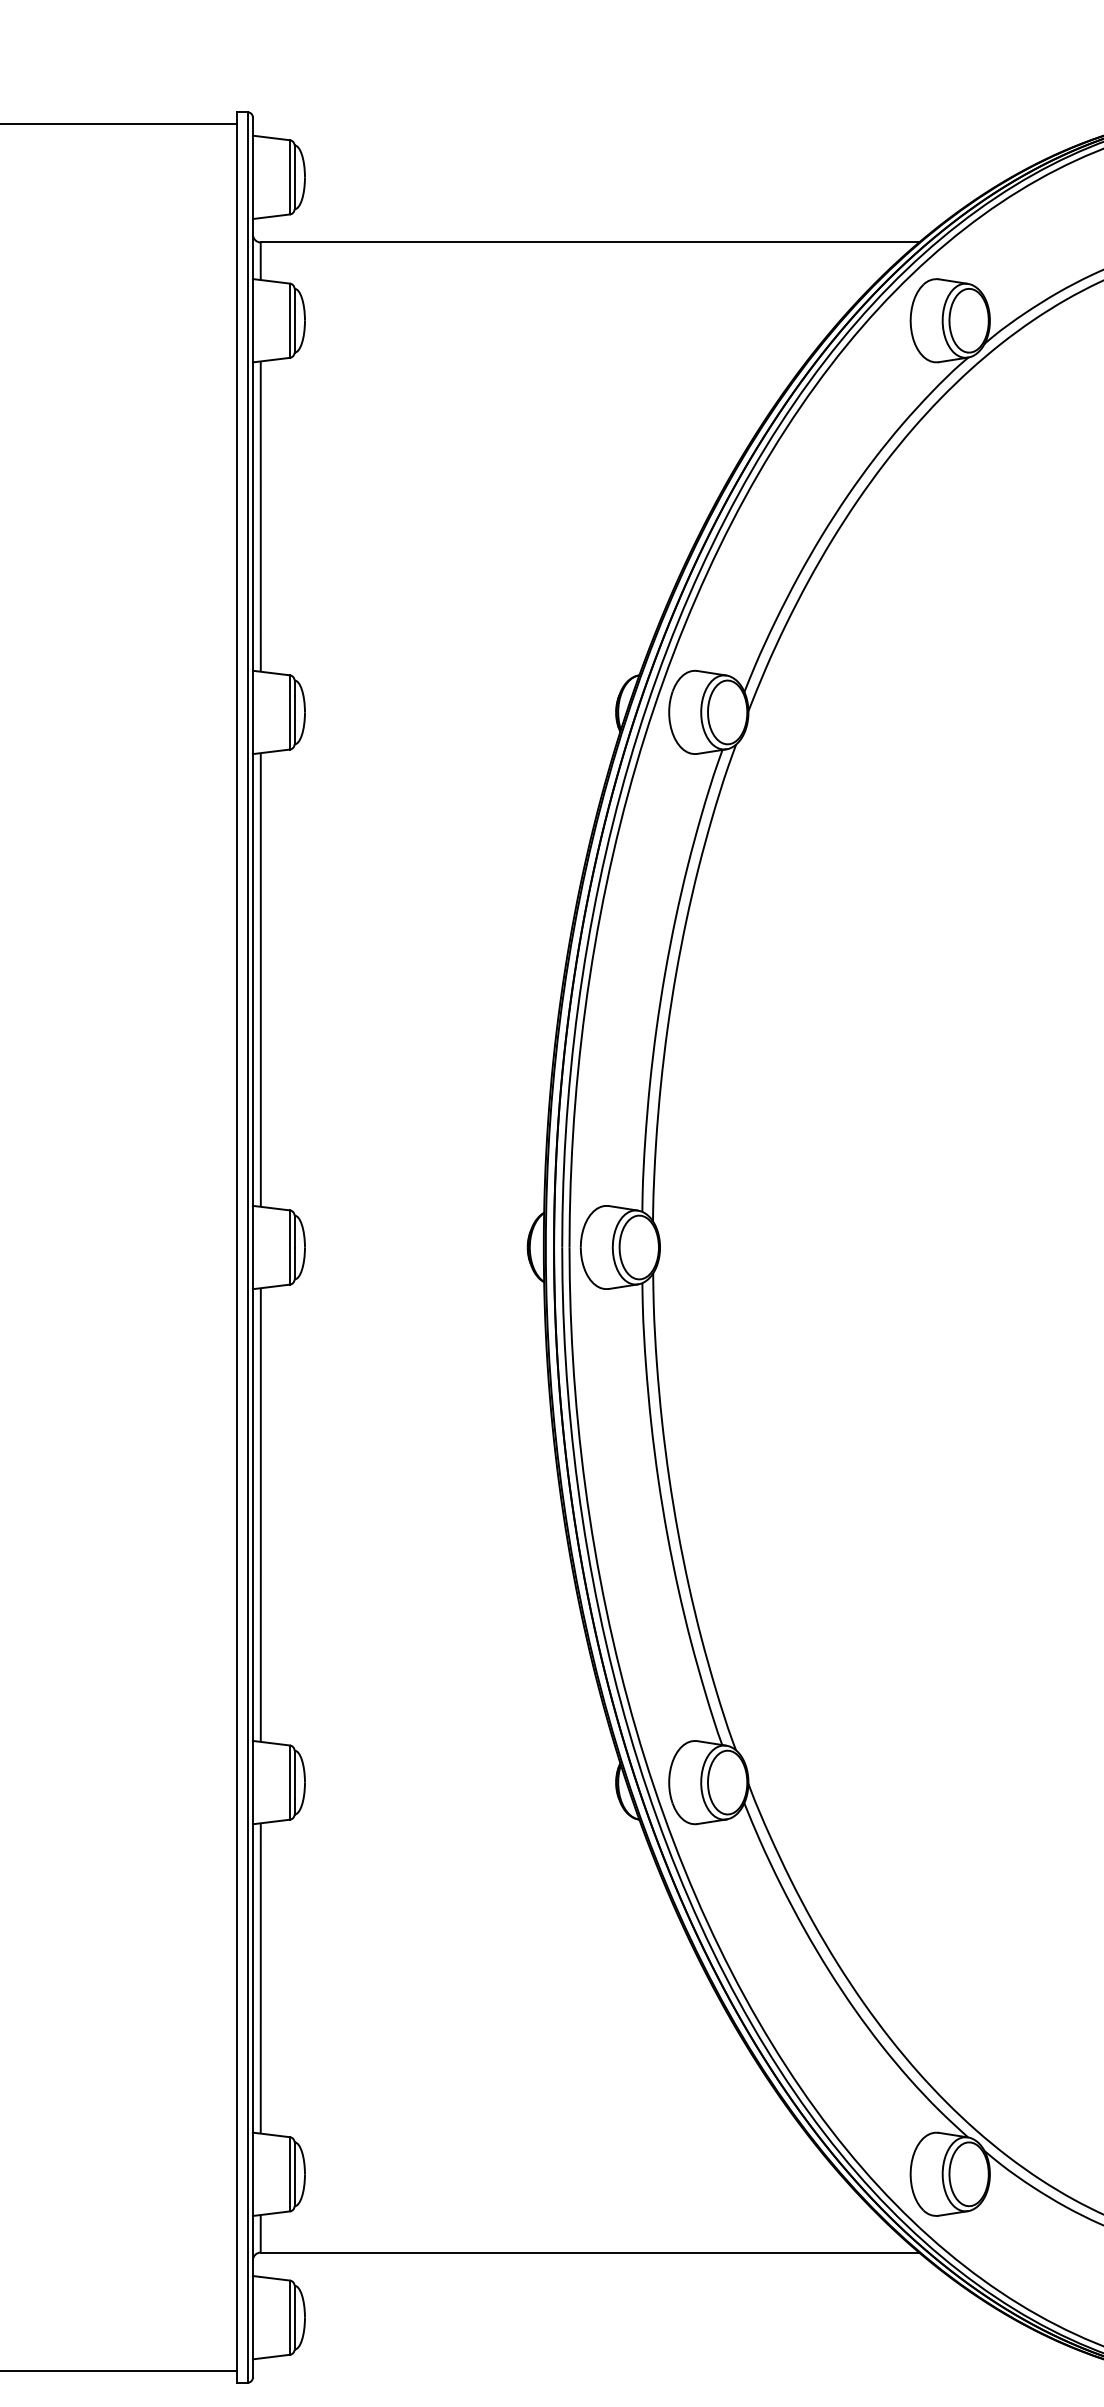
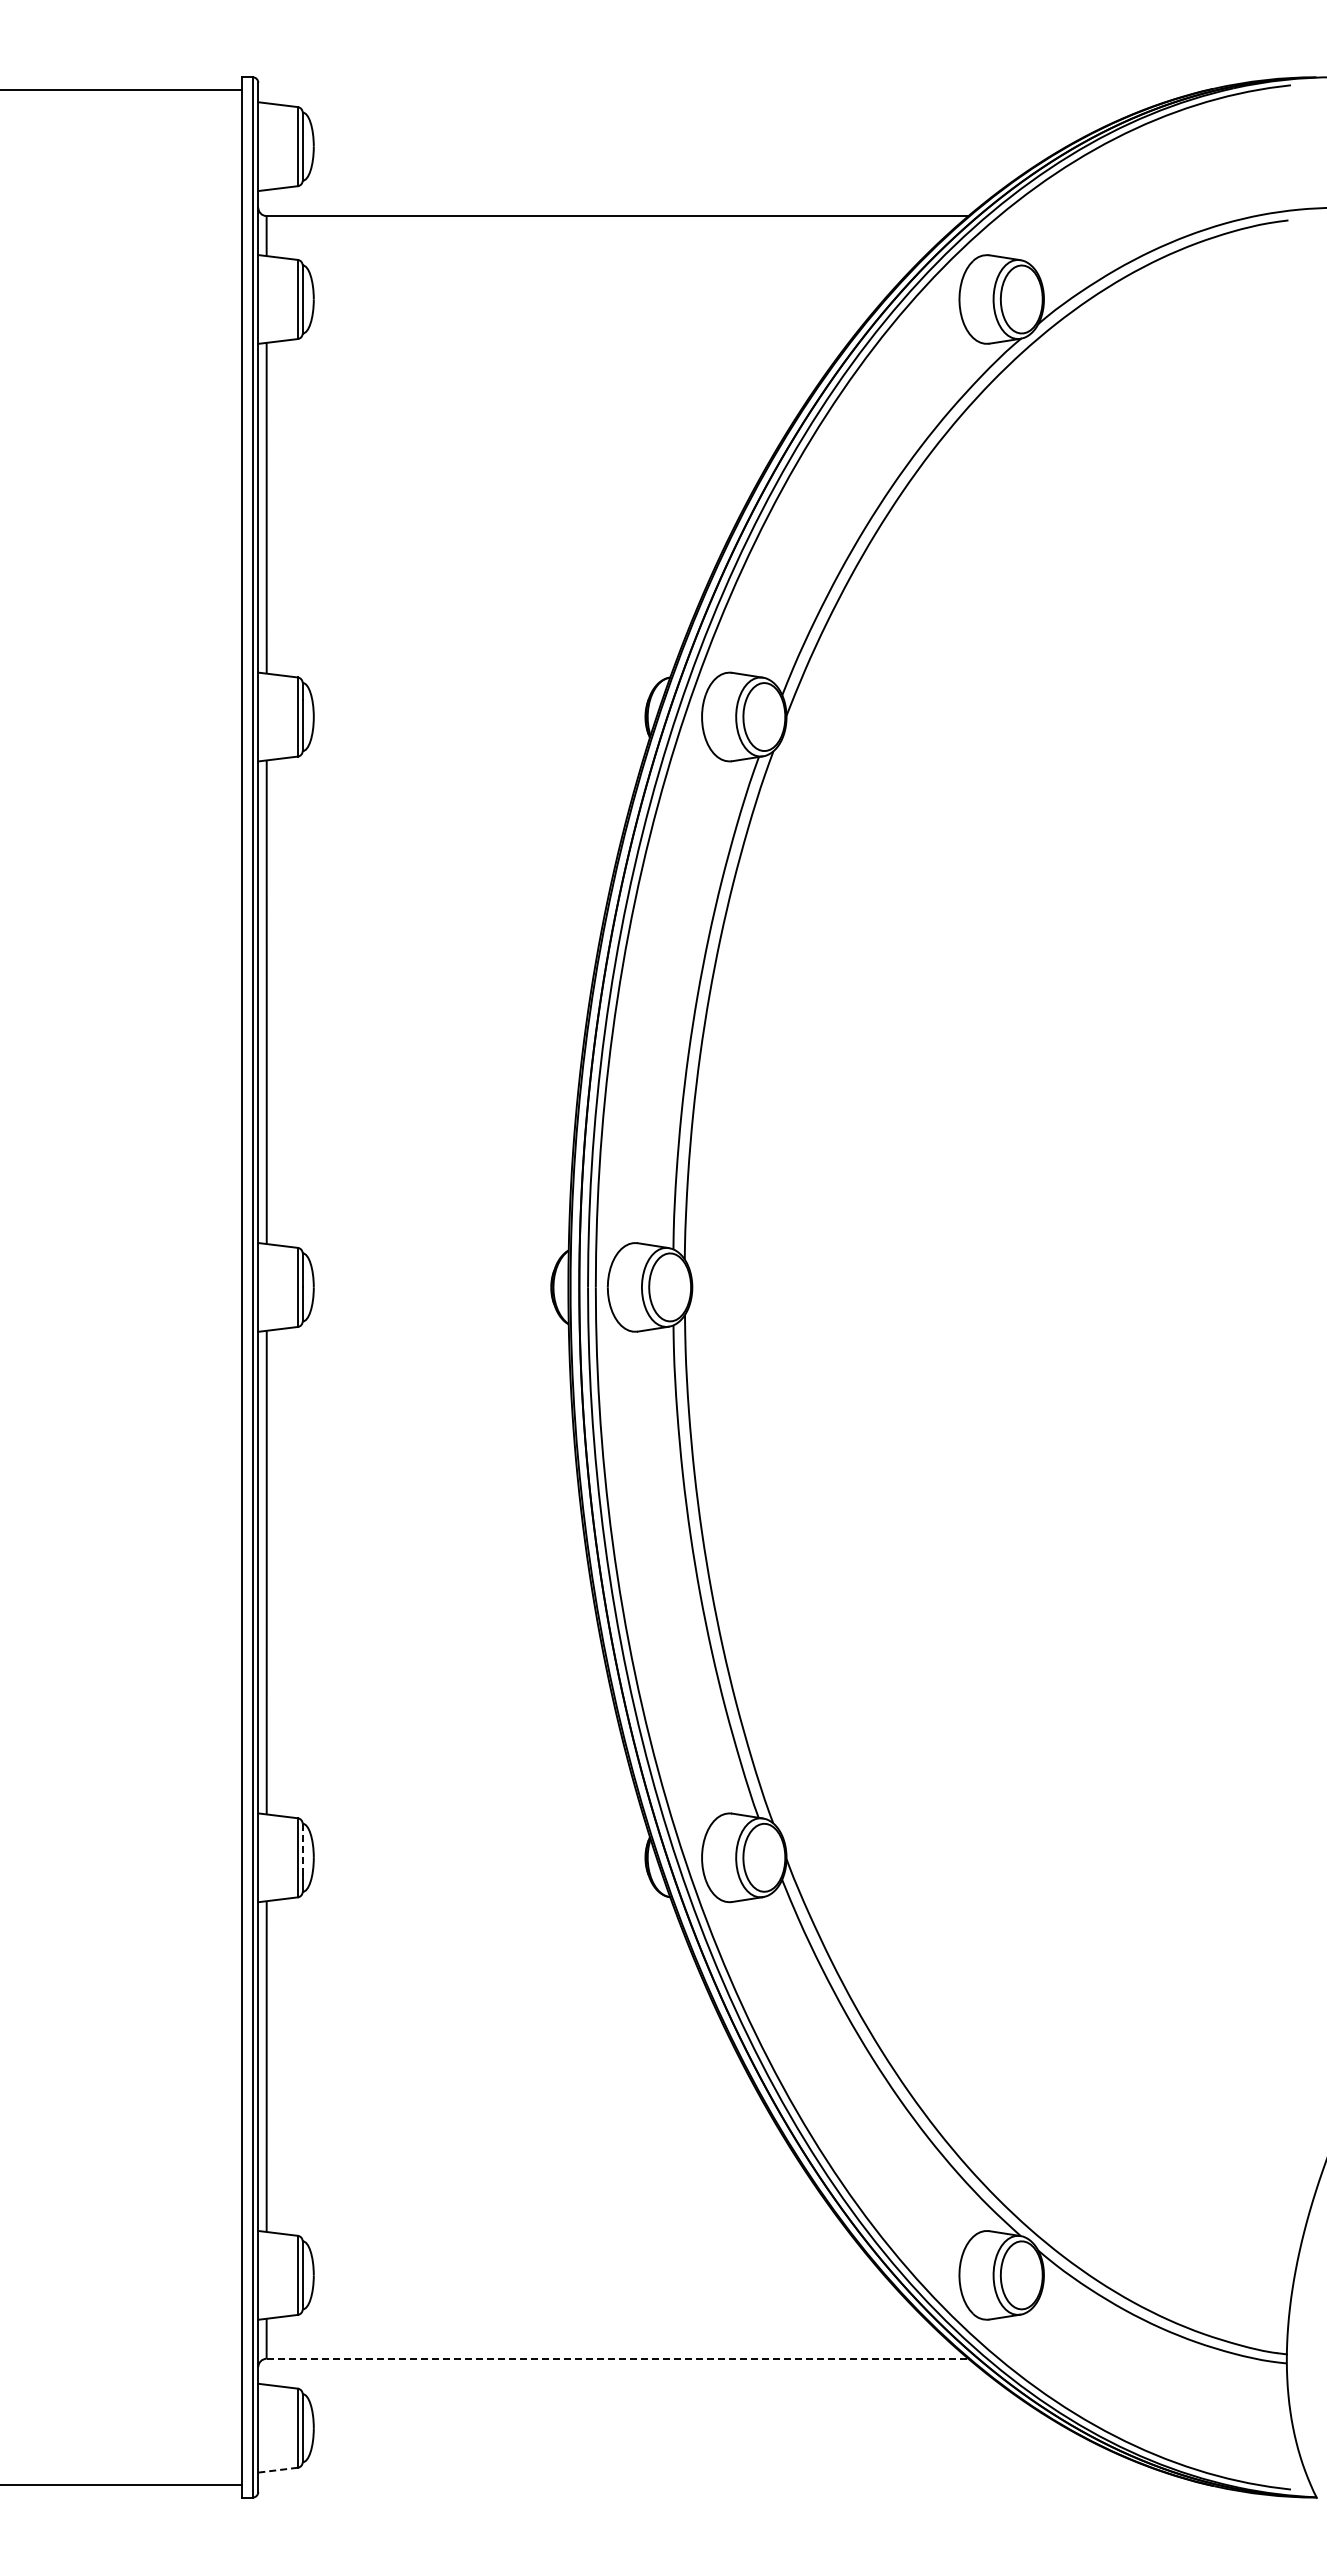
line: (294, 1774) -> (302, 1849), solid -> dashed
line: (590, 2252) -> (618, 2358), solid -> dashed
line: (271, 2357) -> (278, 2470), solid -> dashed

